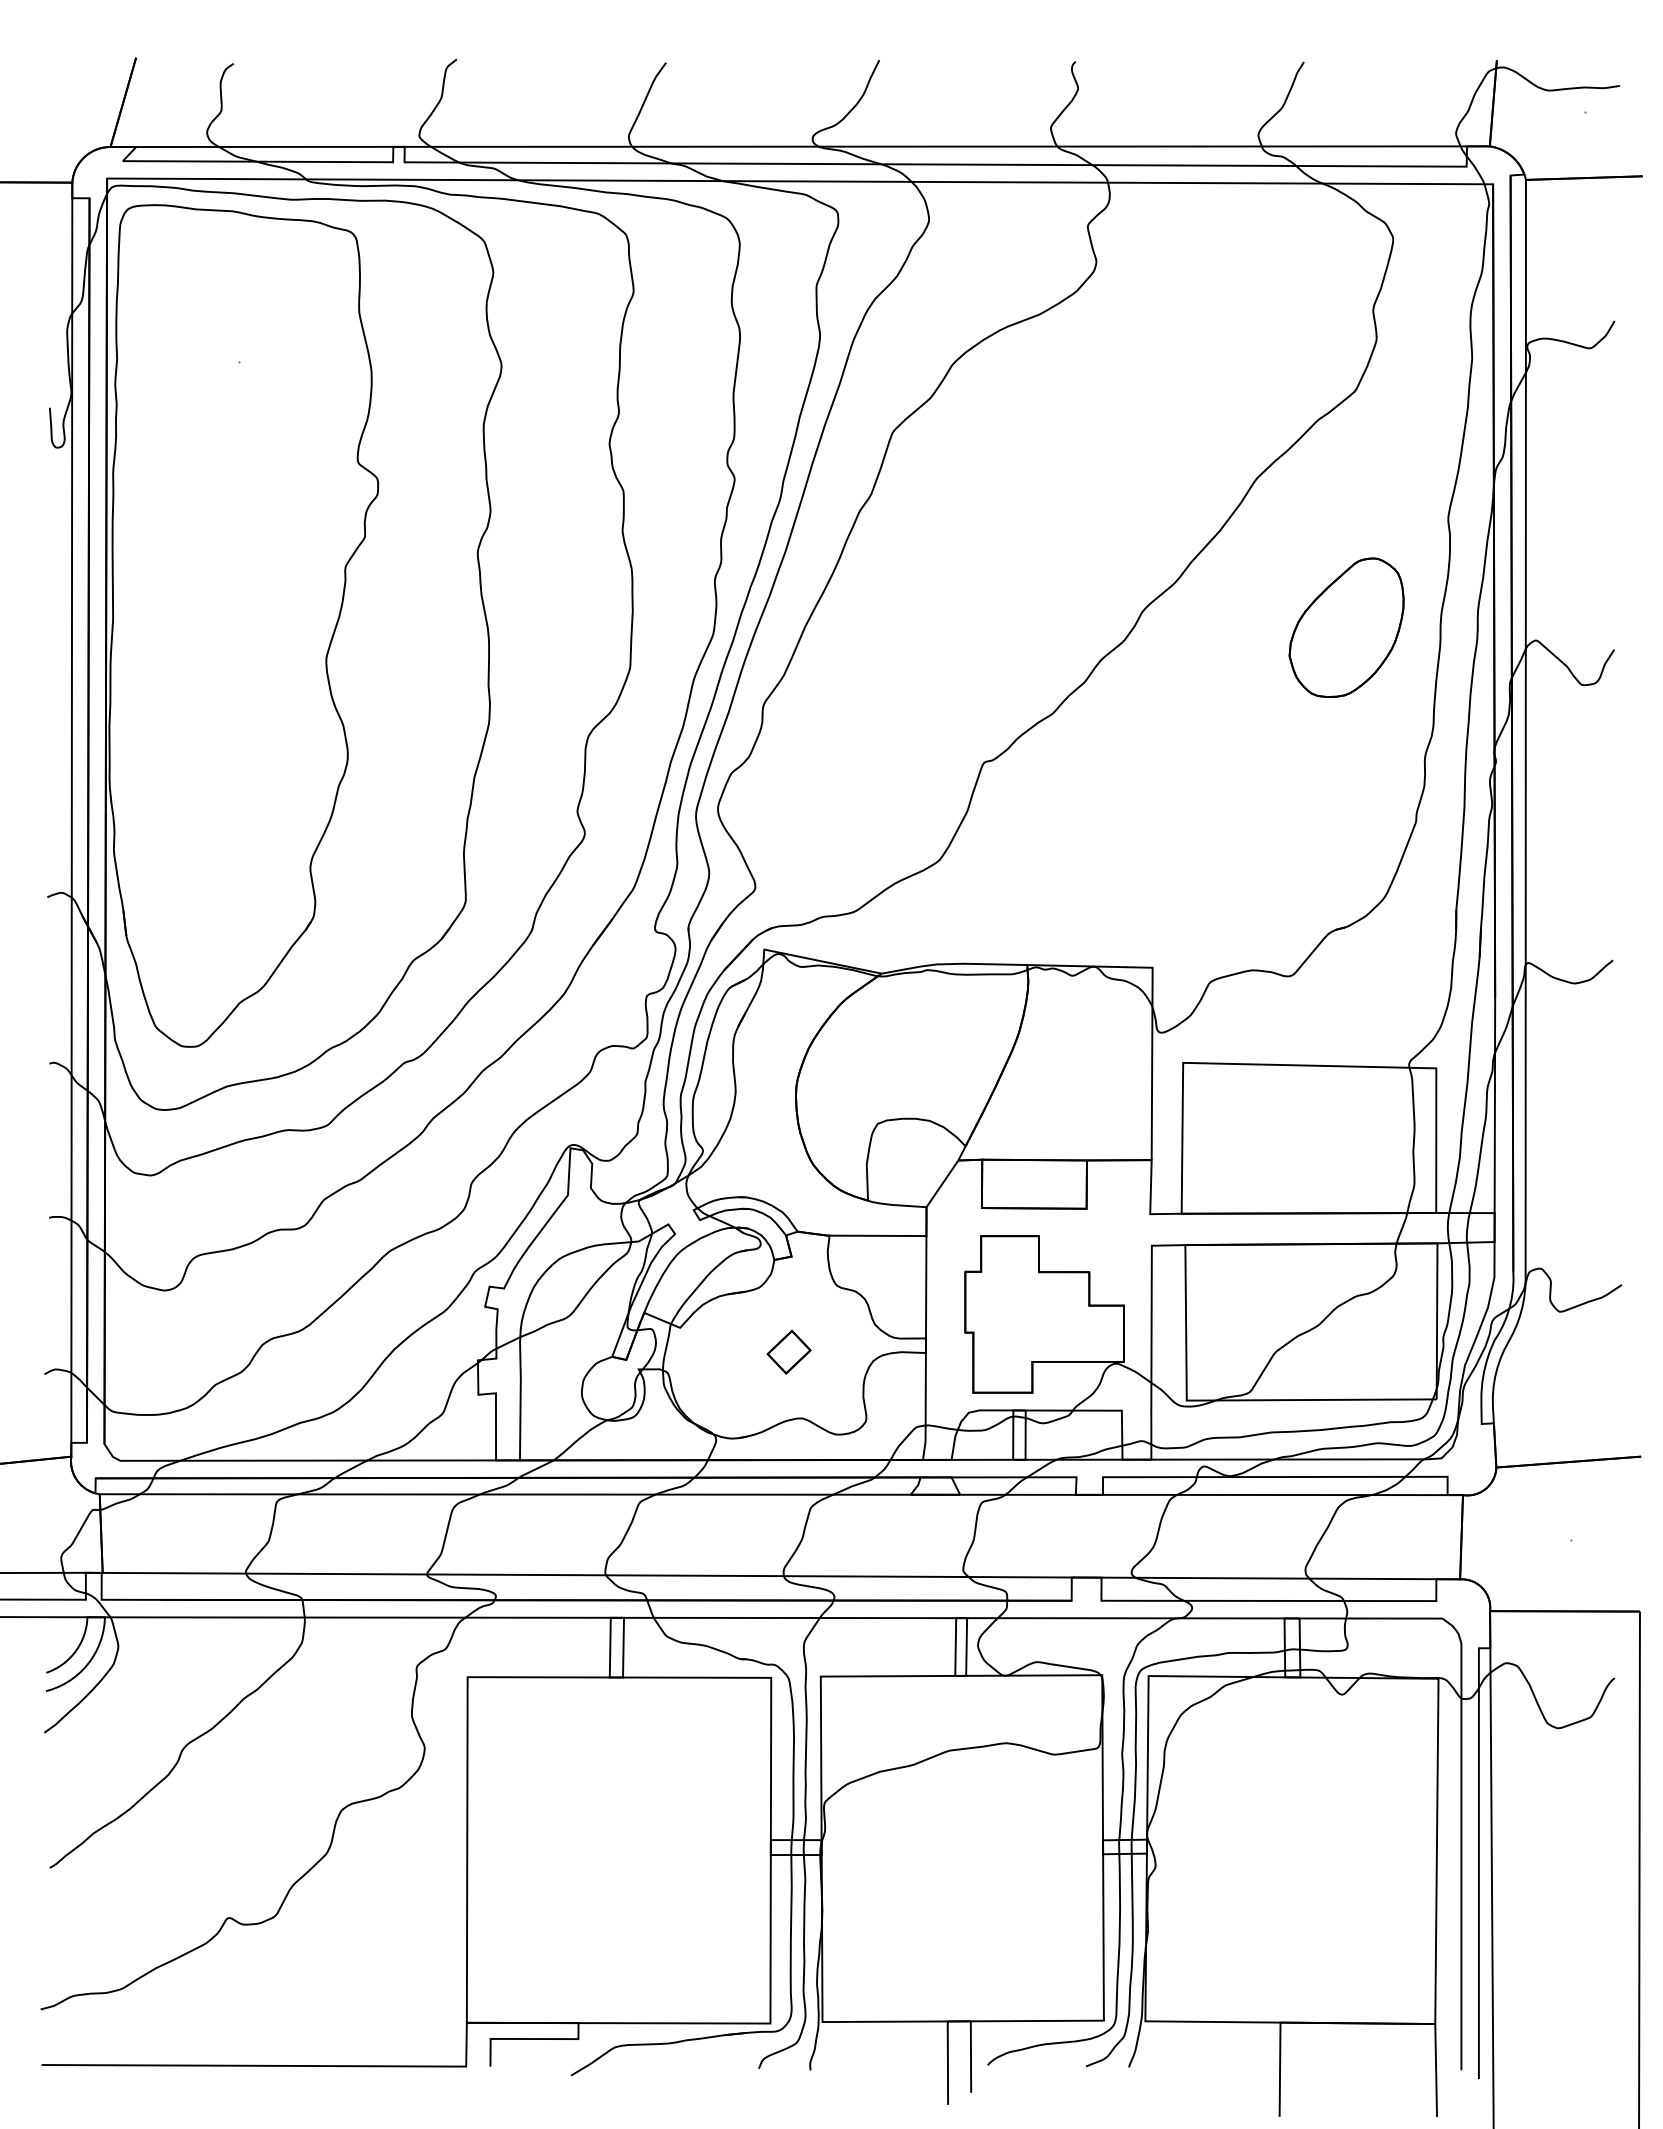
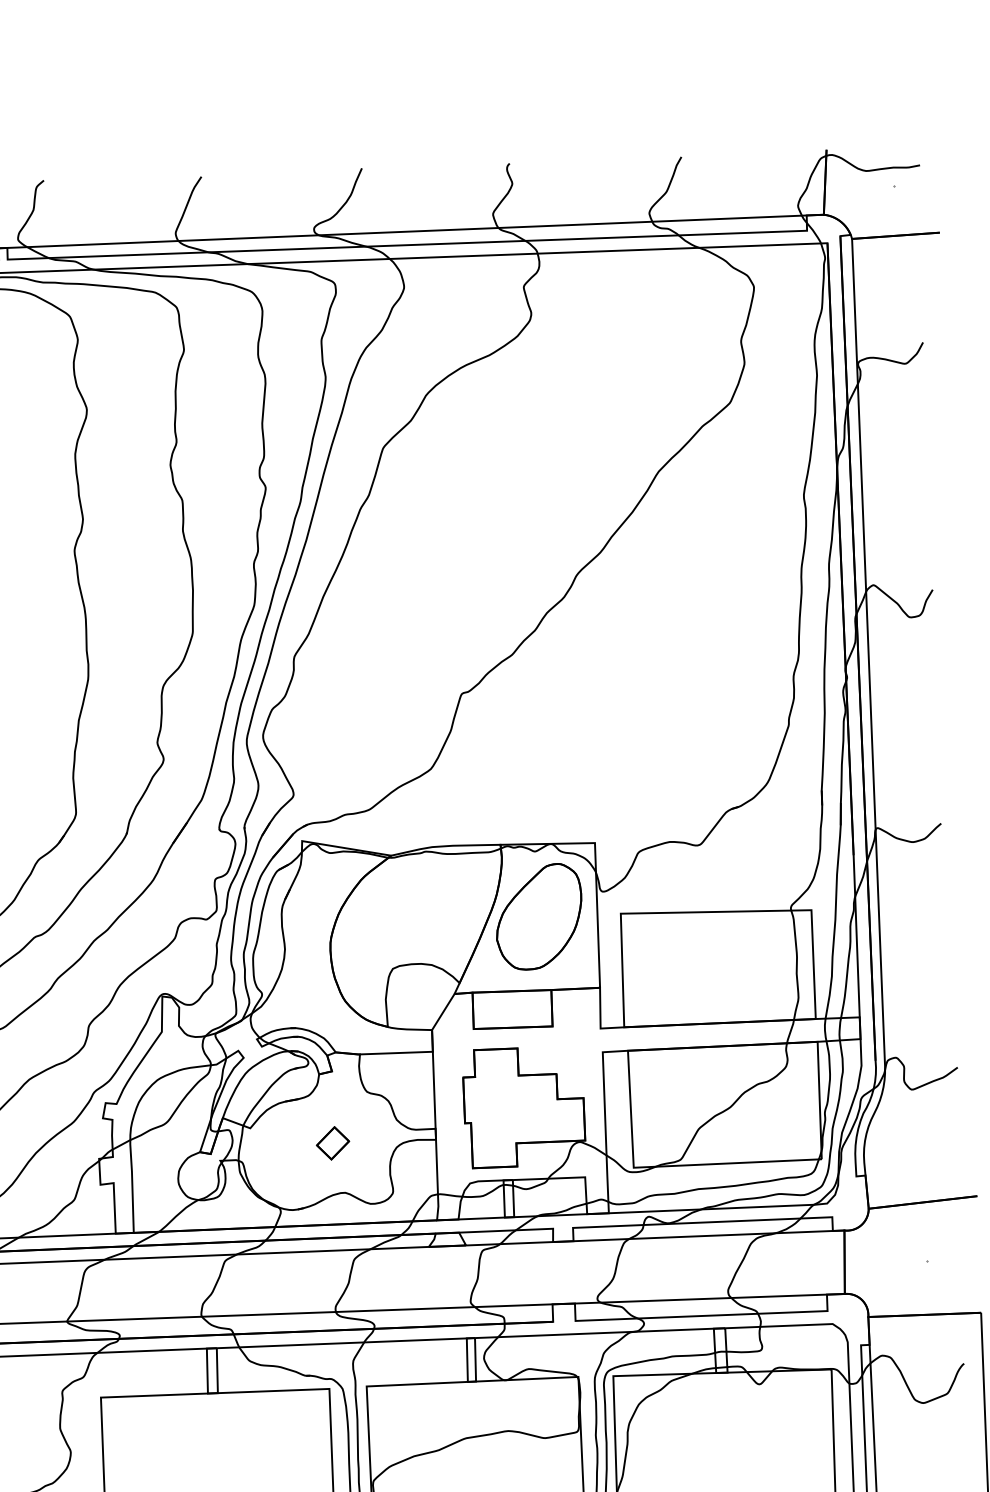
part: (1346, 627) -> (539, 916), moved

